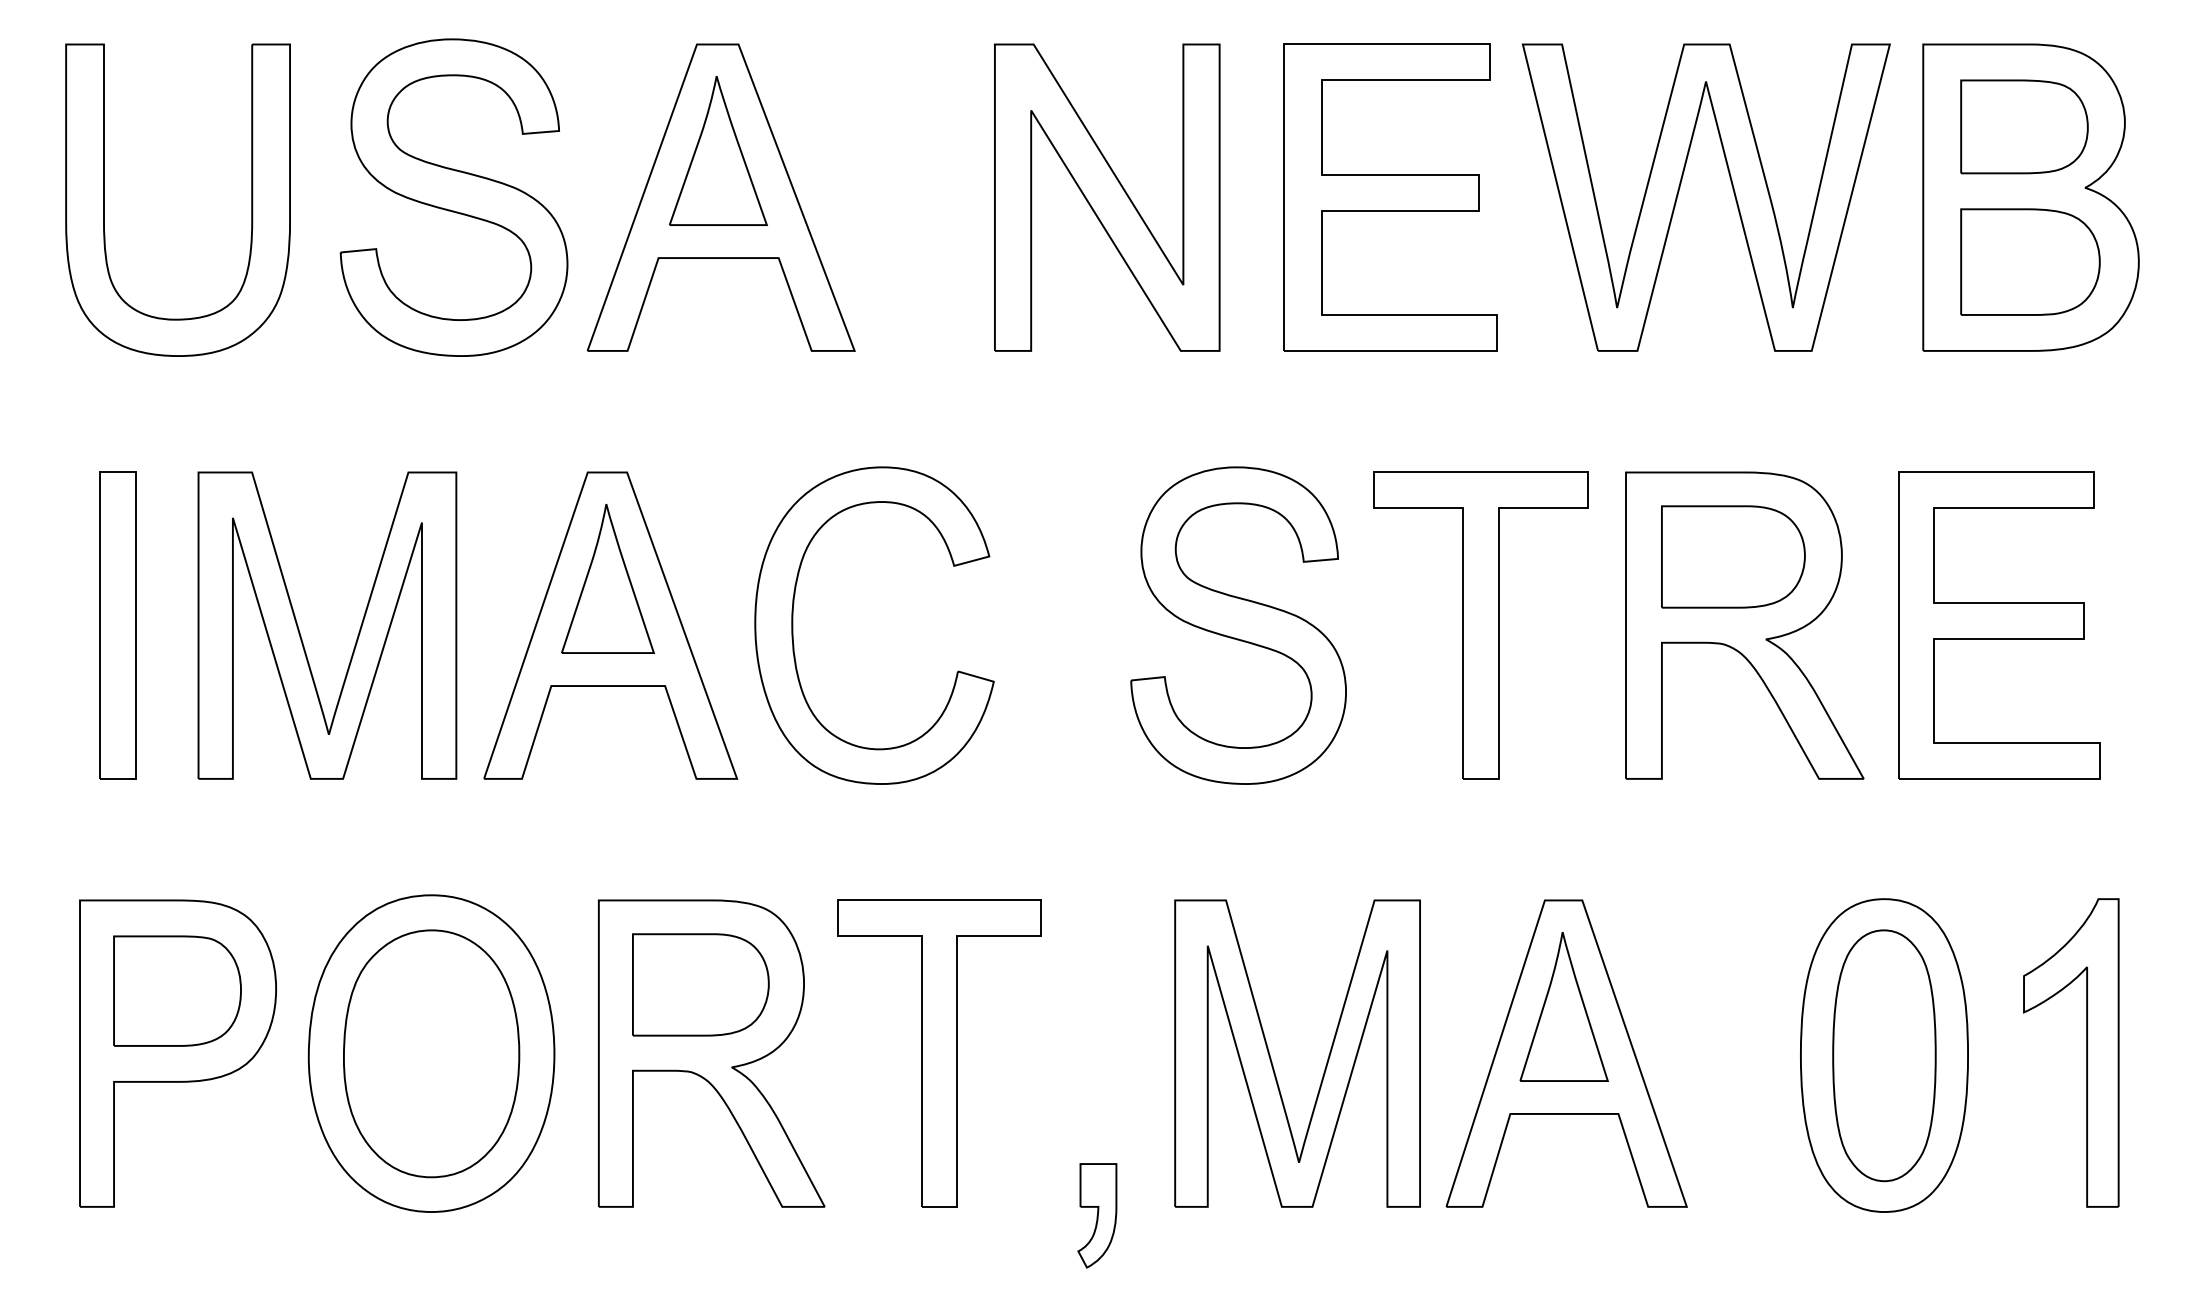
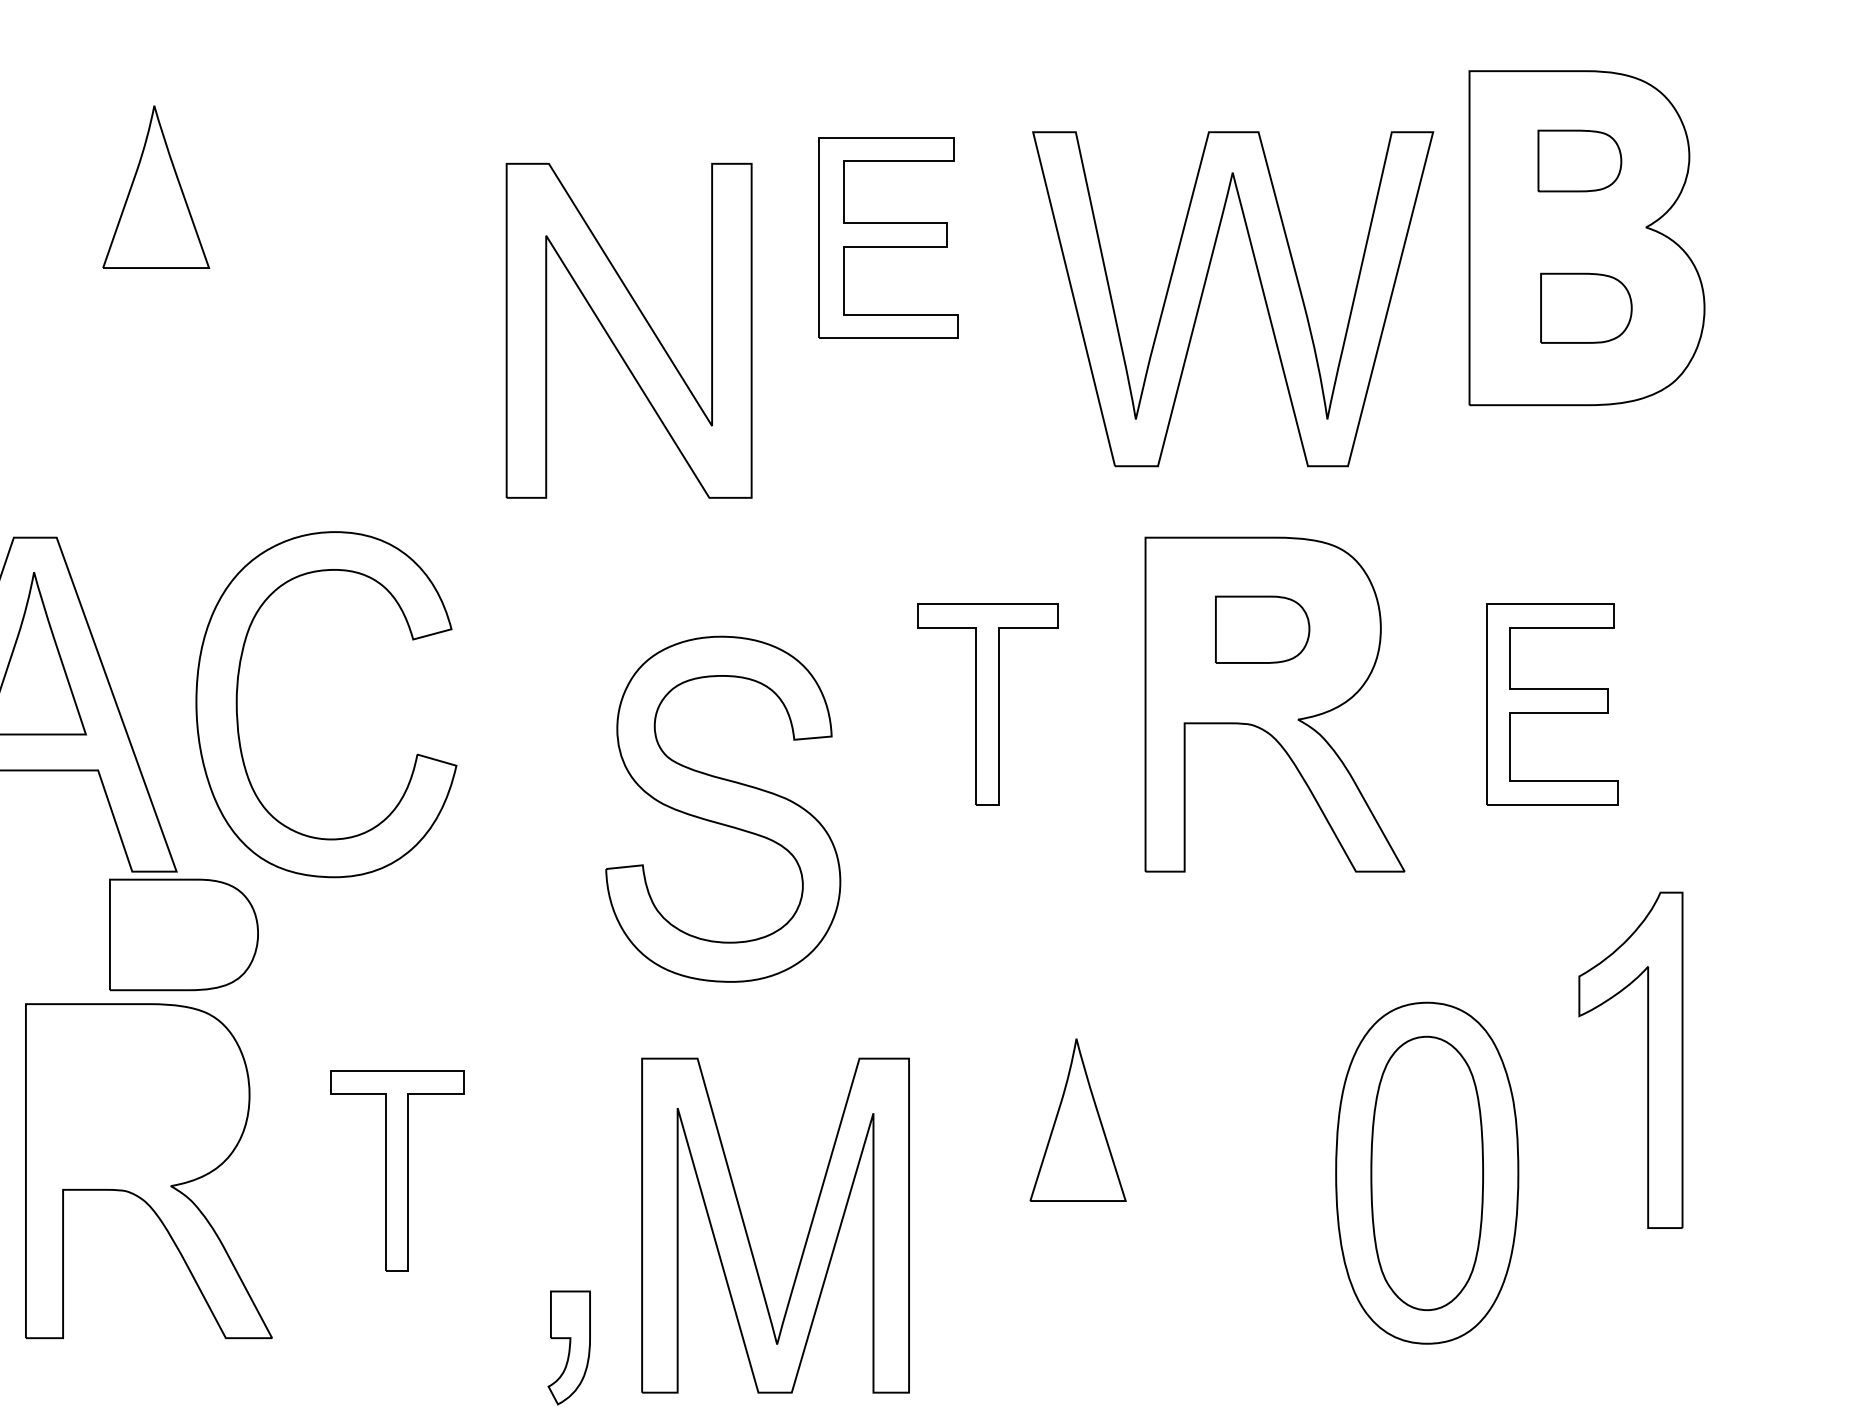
part: (2024, 126) -> (1579, 160), size x0.6
part: (1679, 191) -> (1203, 292), moved
part: (720, 197) -> (158, 237), removed
part: (1107, 197) -> (629, 330), moved
part: (1390, 197) -> (888, 237), size x0.6
part: (2030, 261) -> (1586, 307), size x0.6
part: (1733, 556) -> (1262, 629), size x0.6
part: (1238, 625) -> (723, 809), moved
part: (1480, 625) -> (986, 704), size x0.6
part: (1999, 625) -> (1552, 704), size x0.6
part: (700, 984) -> (183, 934), moved
part: (2086, 1052) -> (1647, 1059), moved
part: (939, 1053) -> (397, 1170), size x0.6
part: (1566, 1053) -> (1080, 1170), removed
part: (1272, 1061) -> (748, 1234), moved

